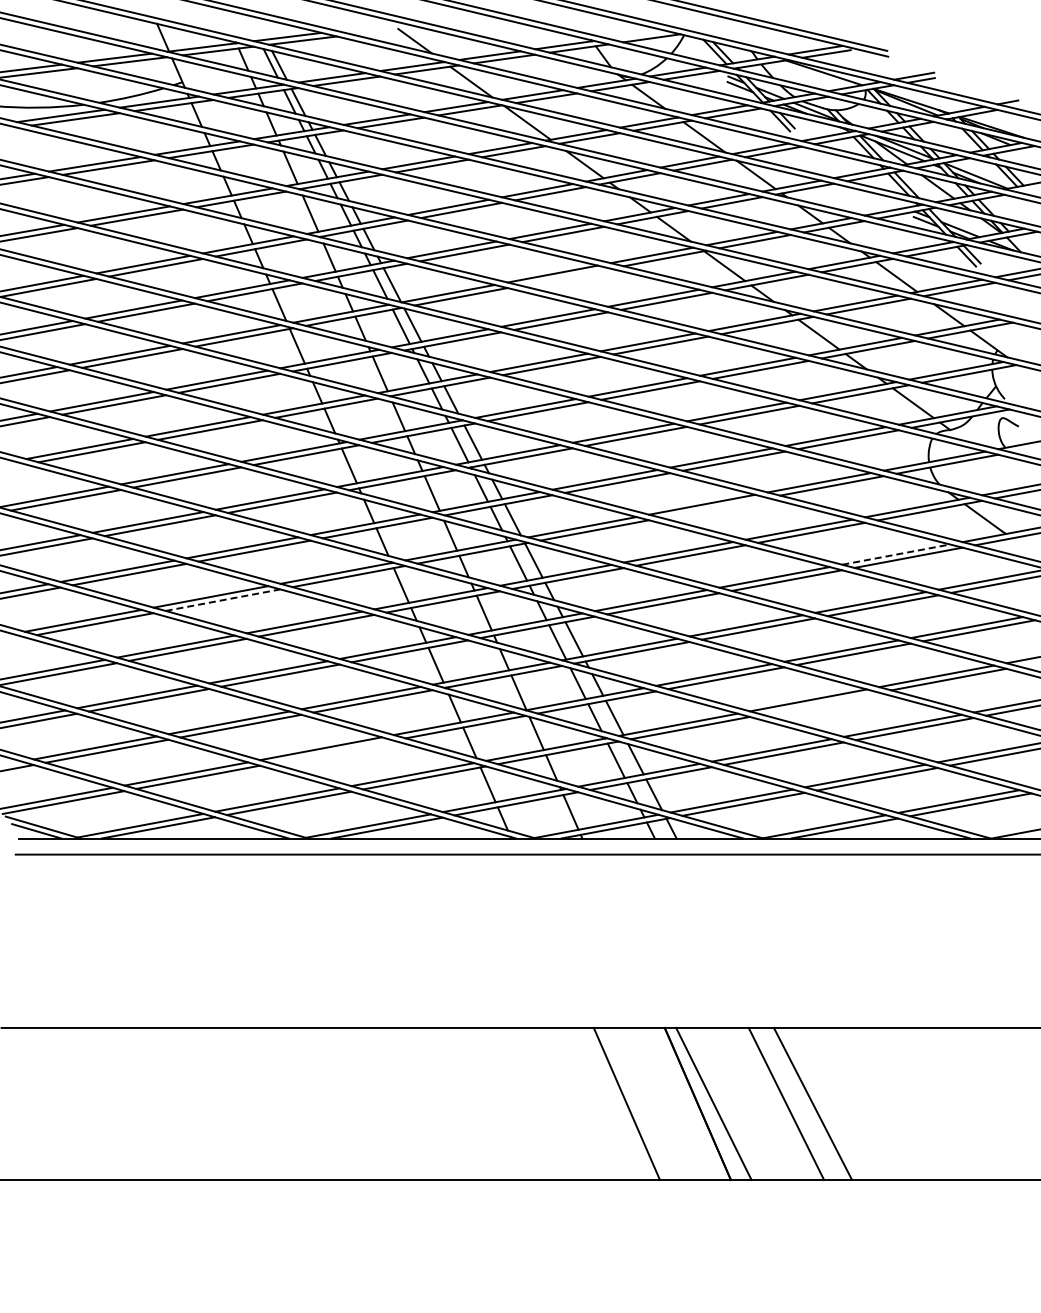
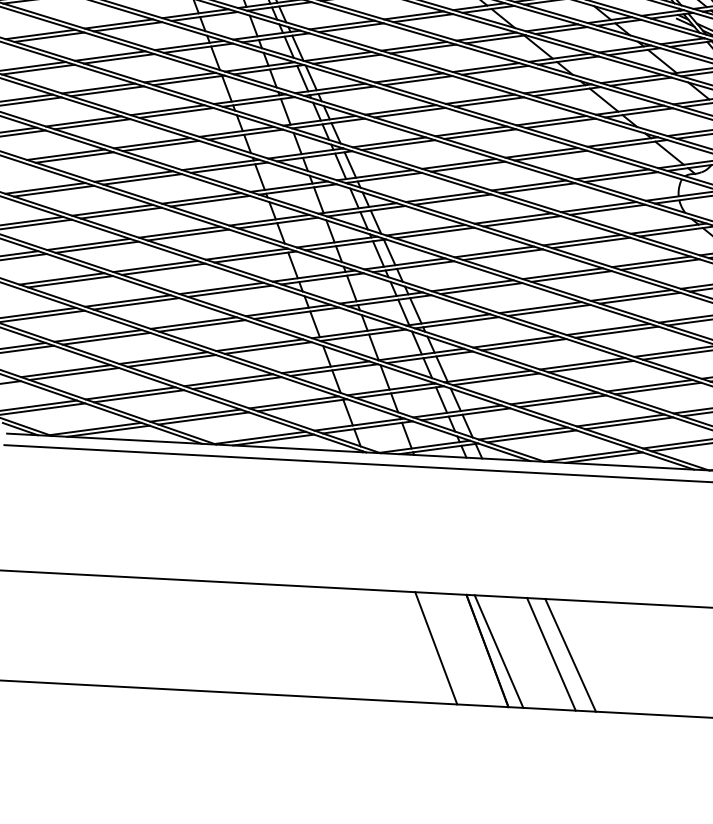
line: (565, 276) -> (423, 48), added
line: (714, 507) -> (522, 220), added
line: (896, 554) -> (651, 261), dashed -> solid
line: (223, 600) -> (164, 269), dashed -> solid
line: (820, 703) -> (591, 366), added
line: (332, 751) -> (237, 382), added

